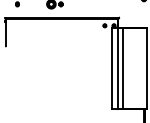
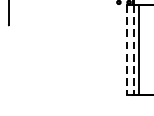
line: (112, 68) -> (127, 49), solid -> dashed
line: (118, 68) -> (134, 49), solid -> dashed

